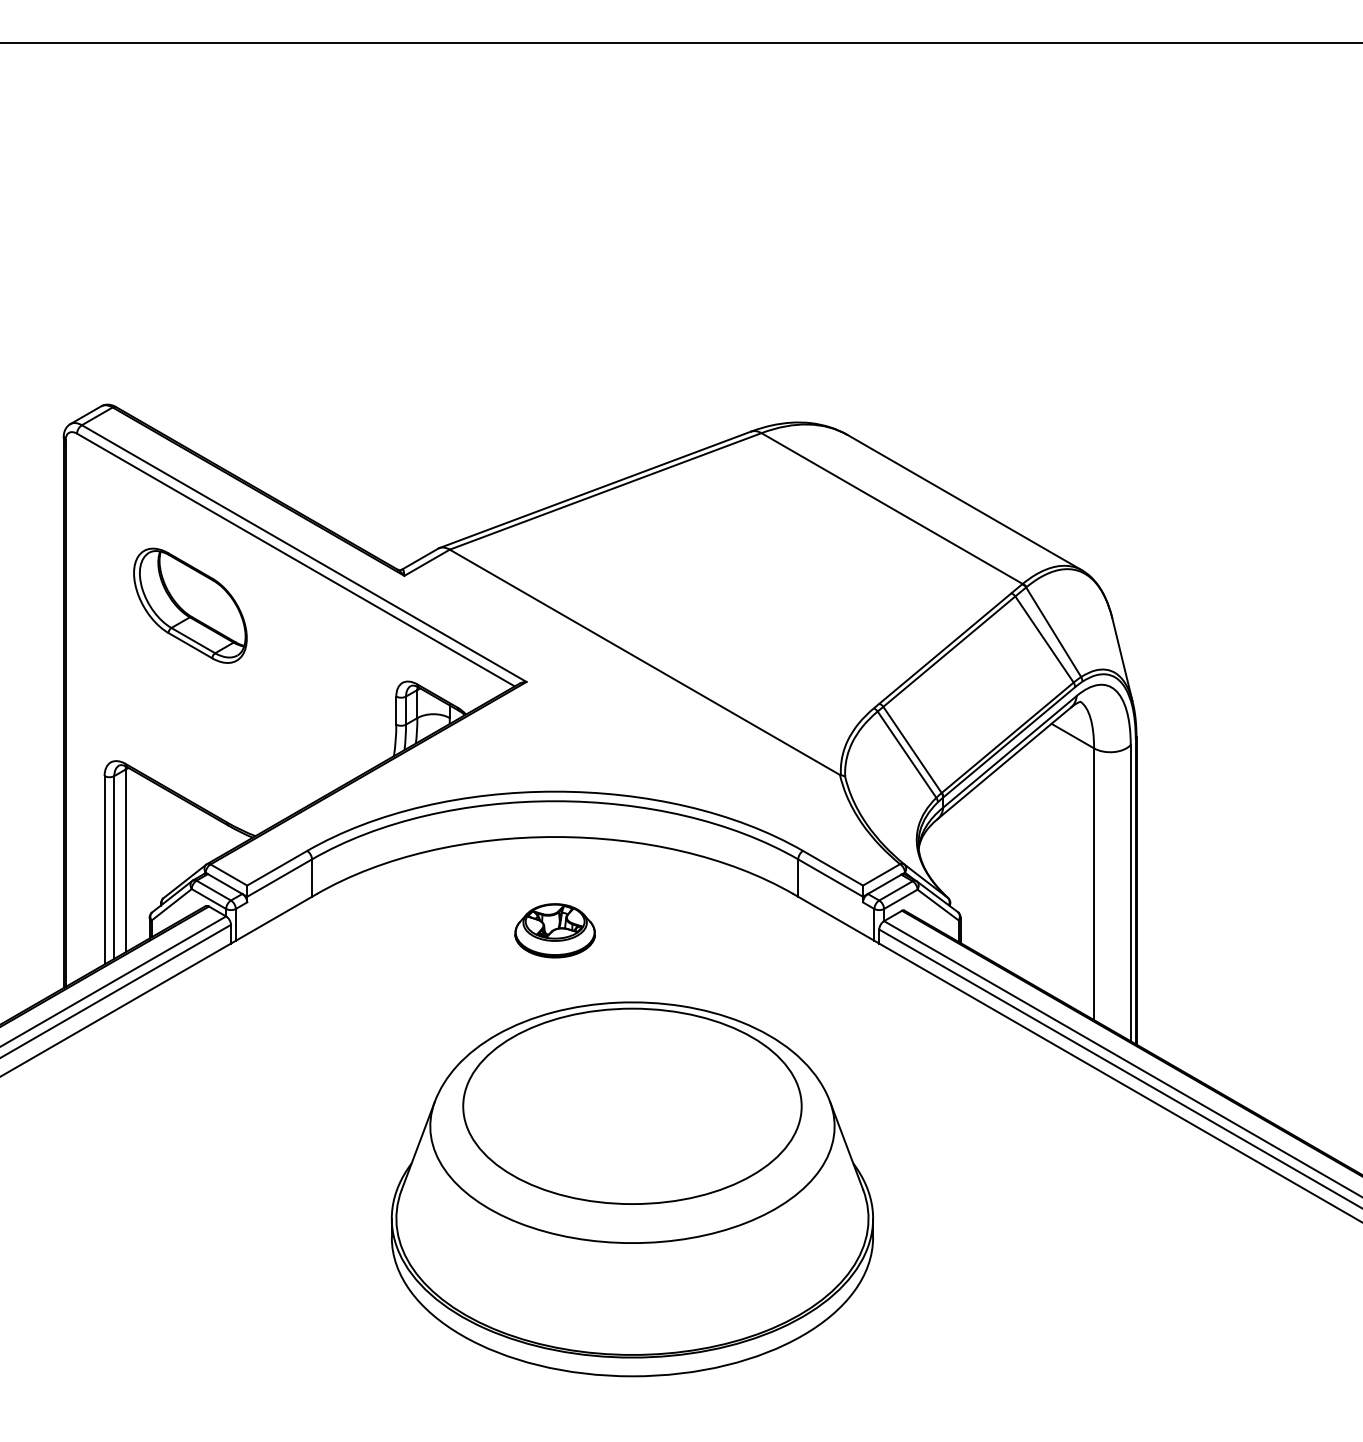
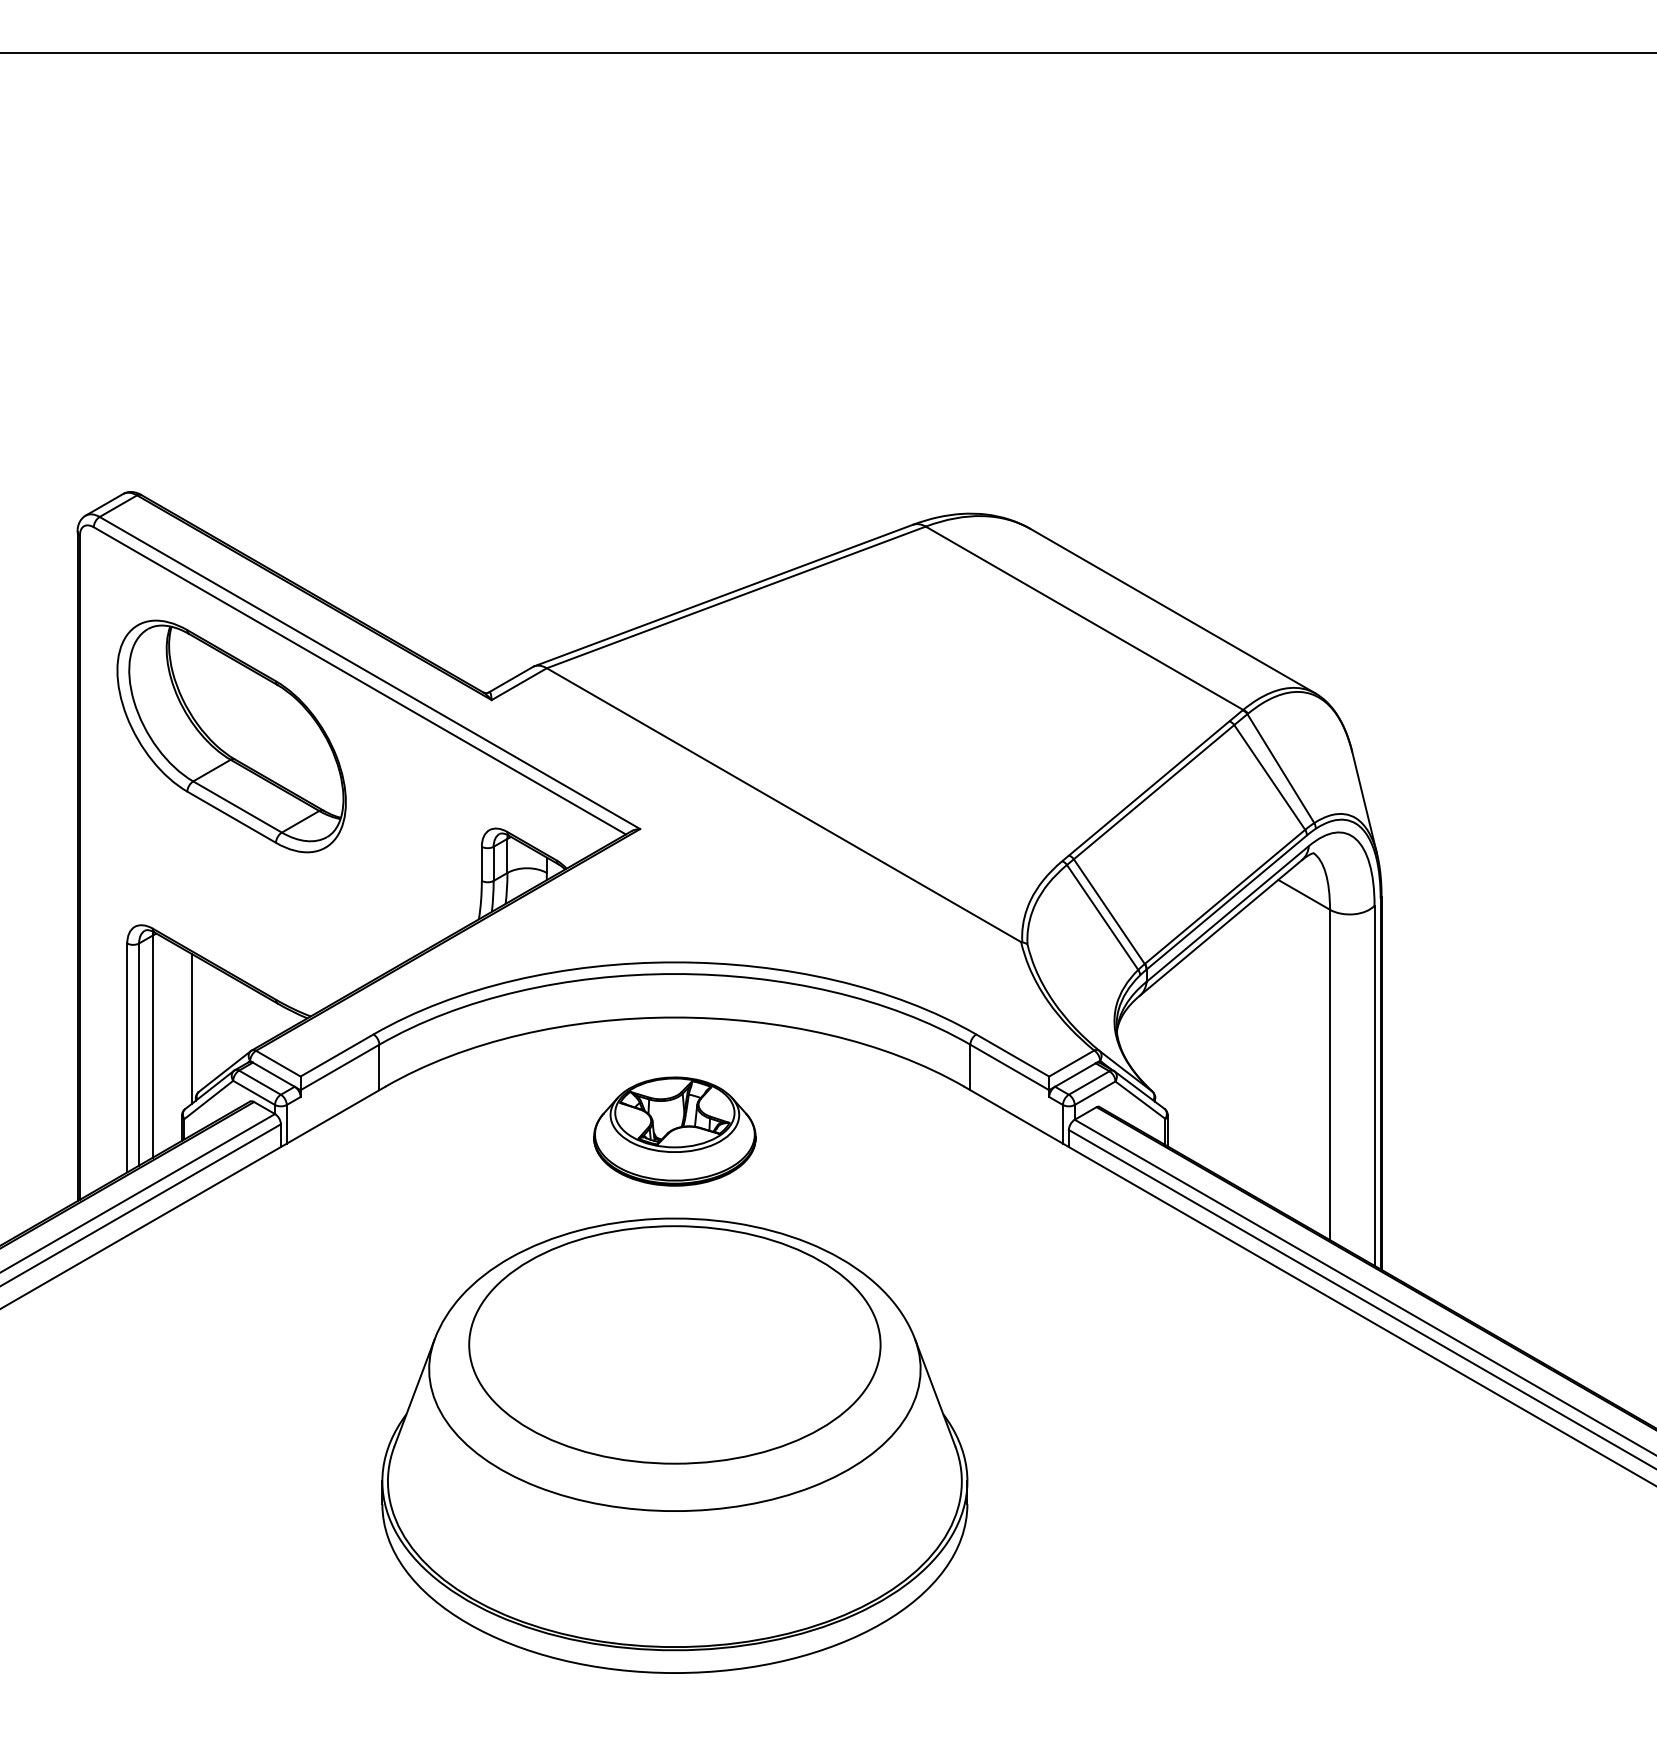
part: (190, 605) -> (231, 736), size x1.67
line: (158, 846) -> (192, 1028), added
part: (554, 930) -> (674, 1131), size x1.67
part: (632, 1189) -> (674, 1445), moved

